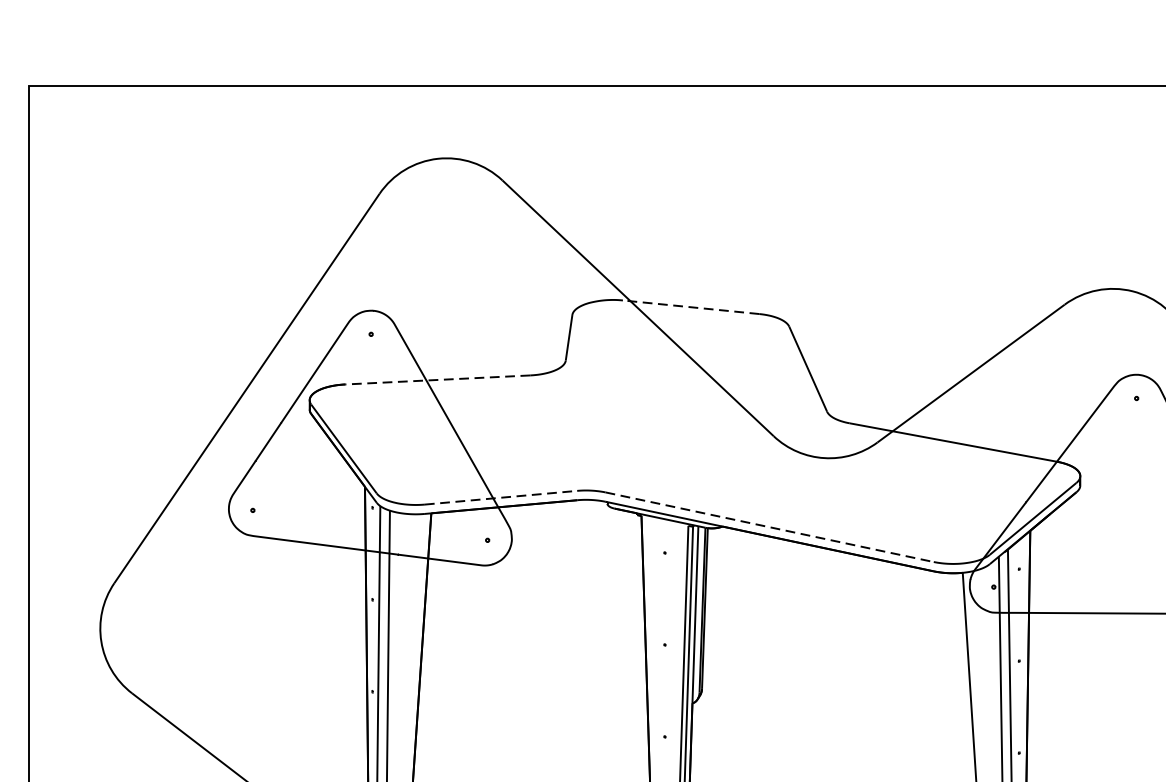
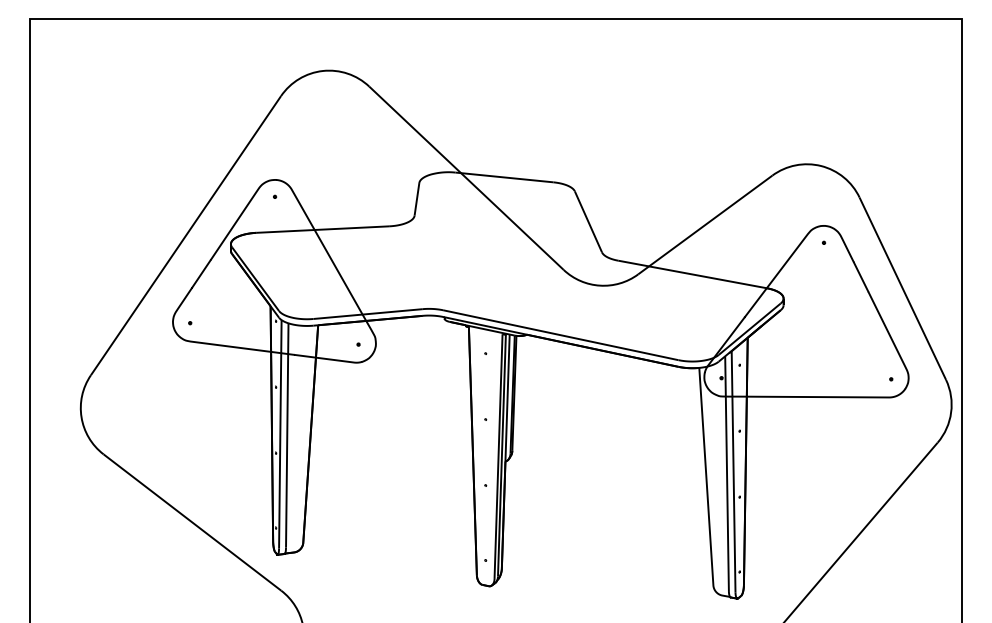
line: (689, 307) -> (503, 177), dashed -> solid
line: (437, 379) -> (322, 229), dashed -> solid
line: (501, 498) -> (368, 314), dashed -> solid
line: (770, 527) -> (561, 335), dashed -> solid

